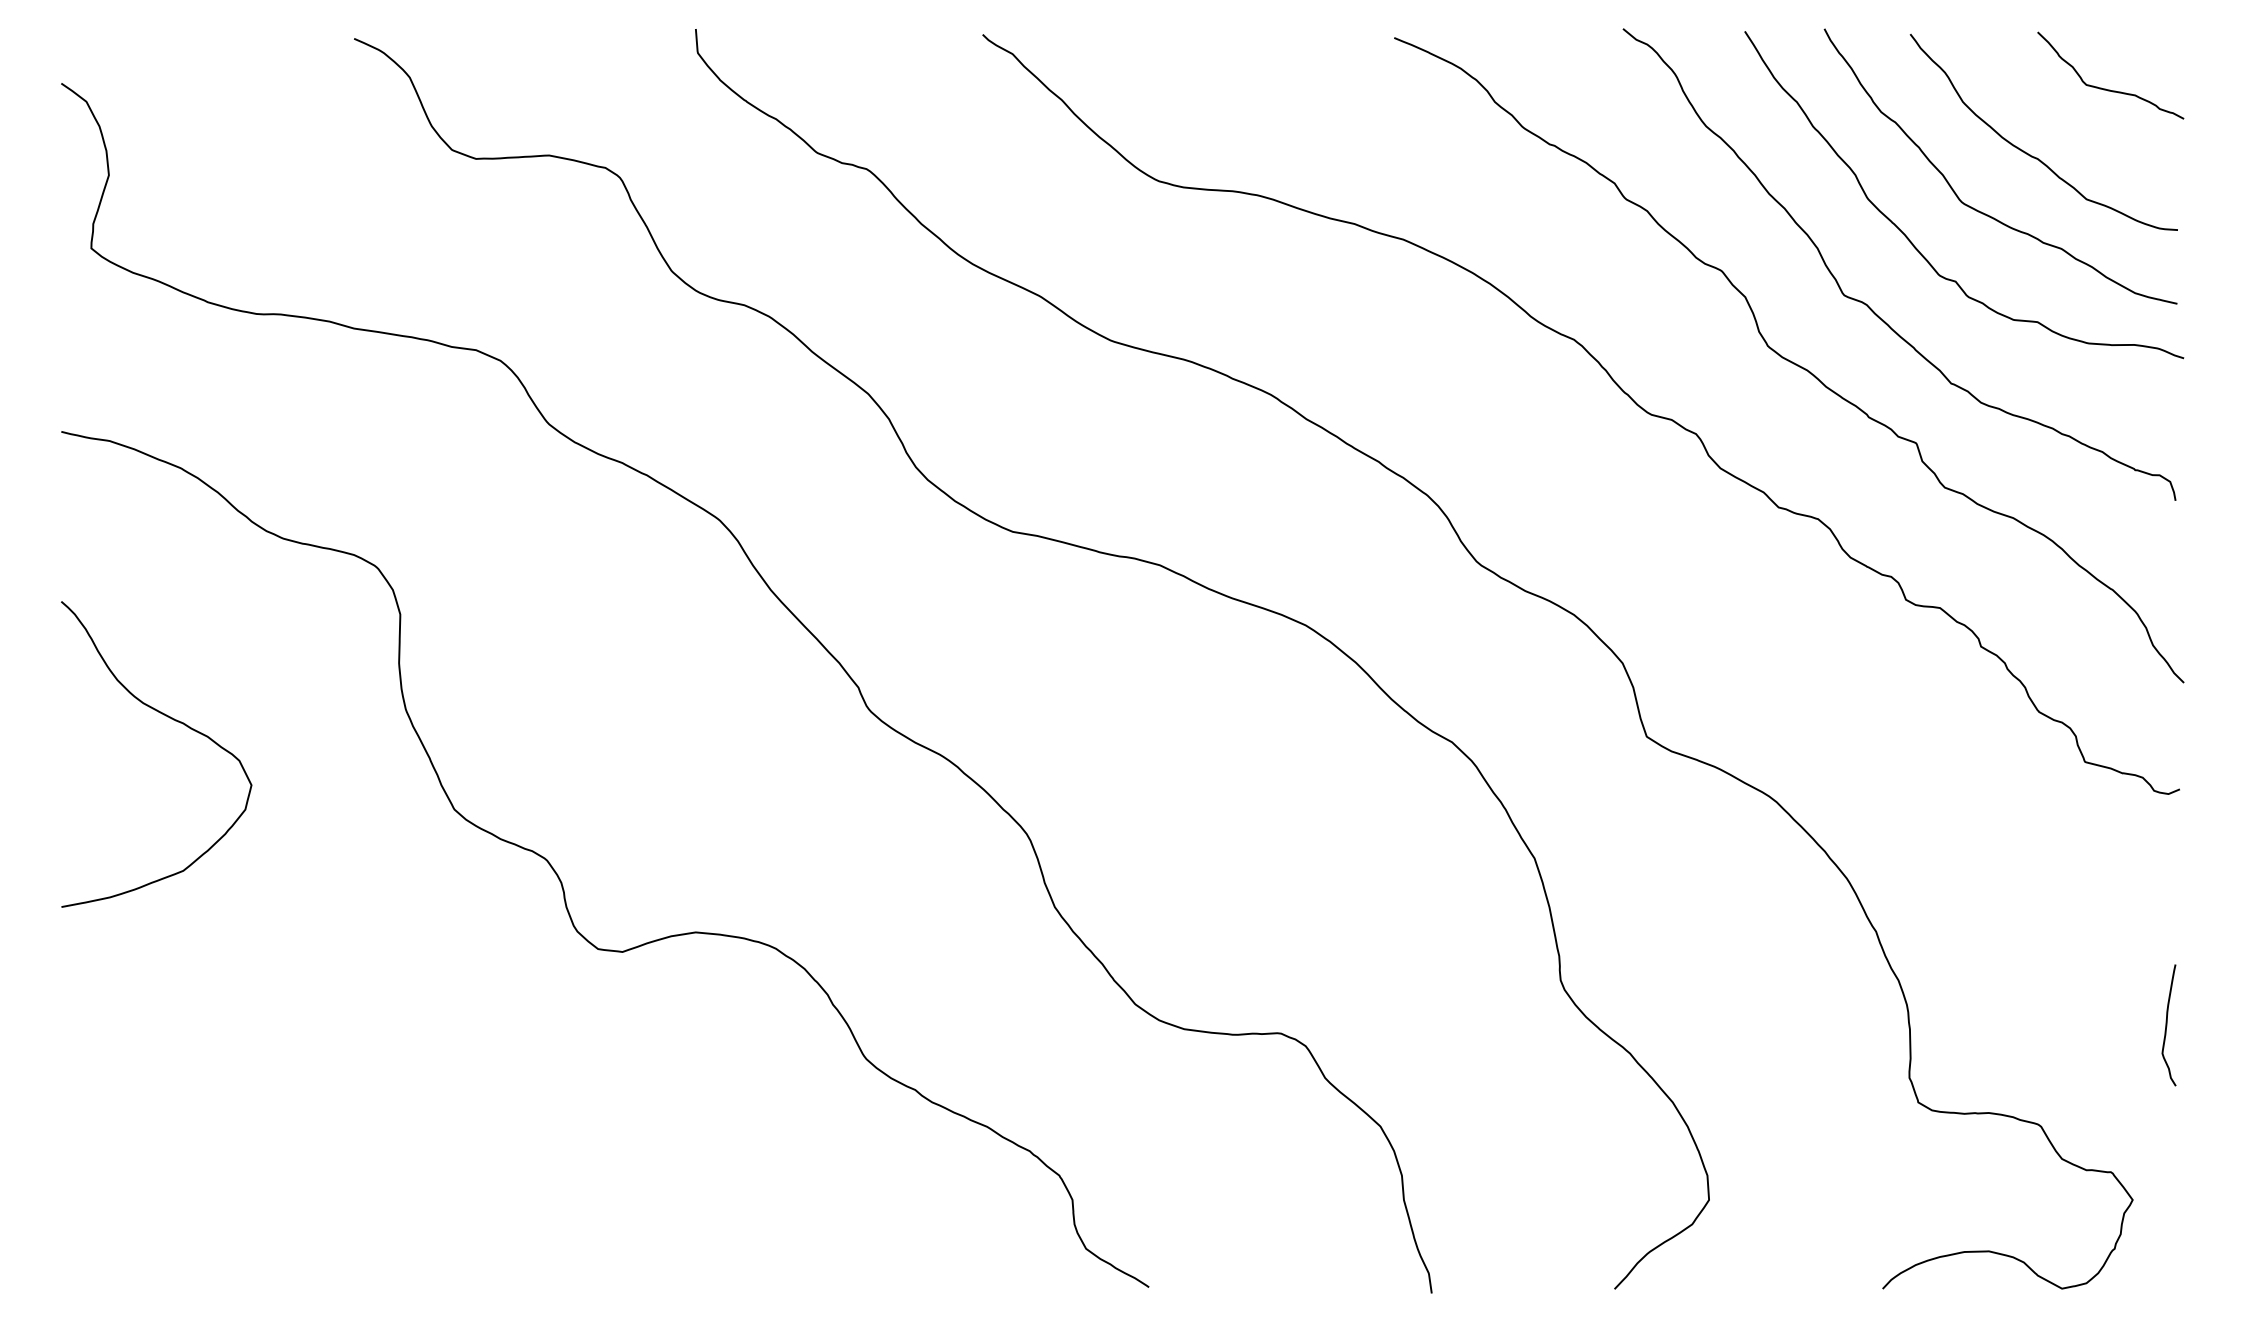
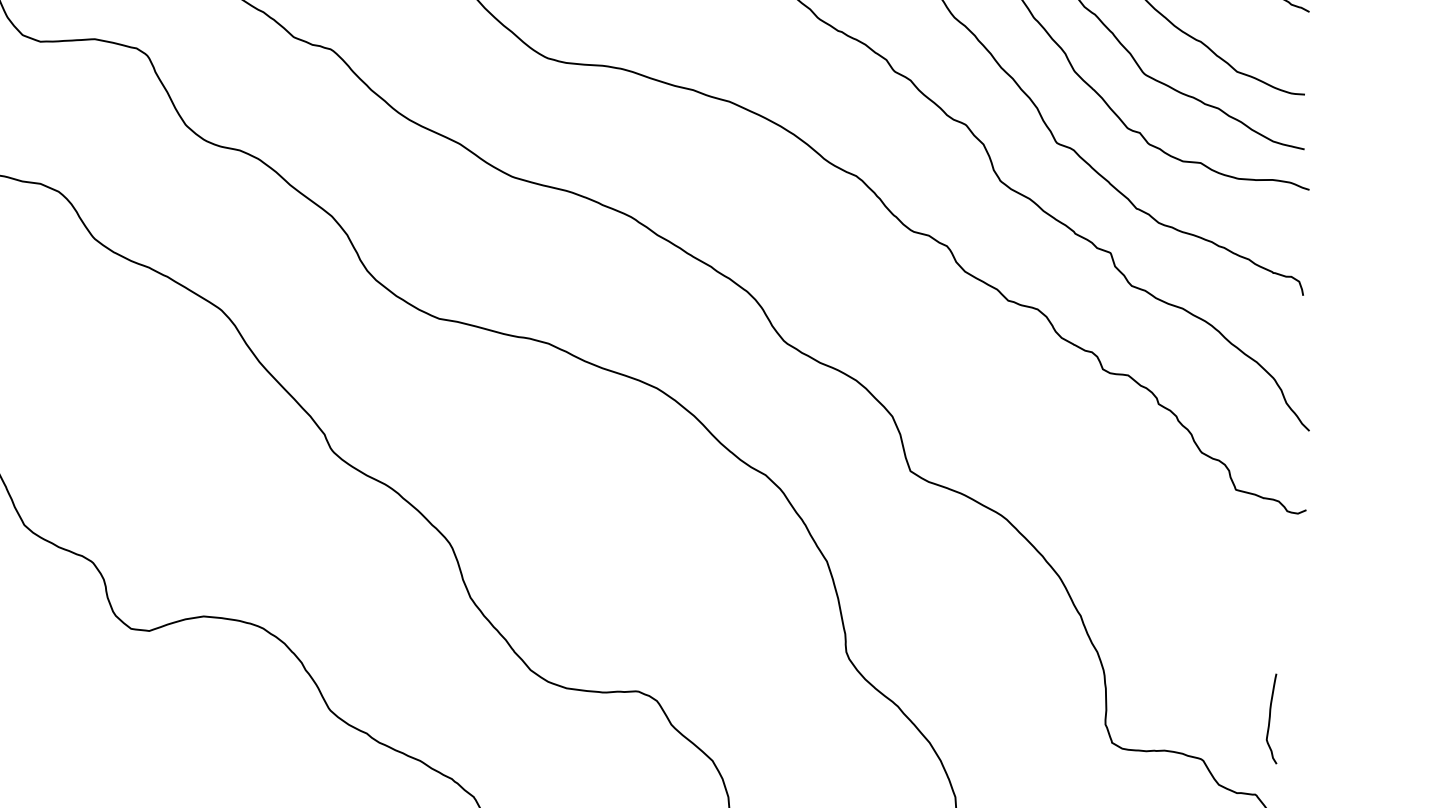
curve: (2167, 1025) -> (1270, 719), moved

